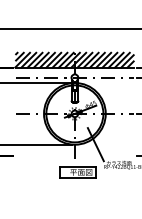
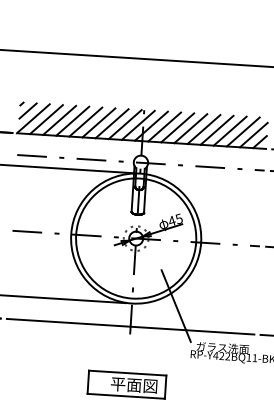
line: (74, 155) -> (129, 326), added
part: (77, 172) -> (126, 385), moved

